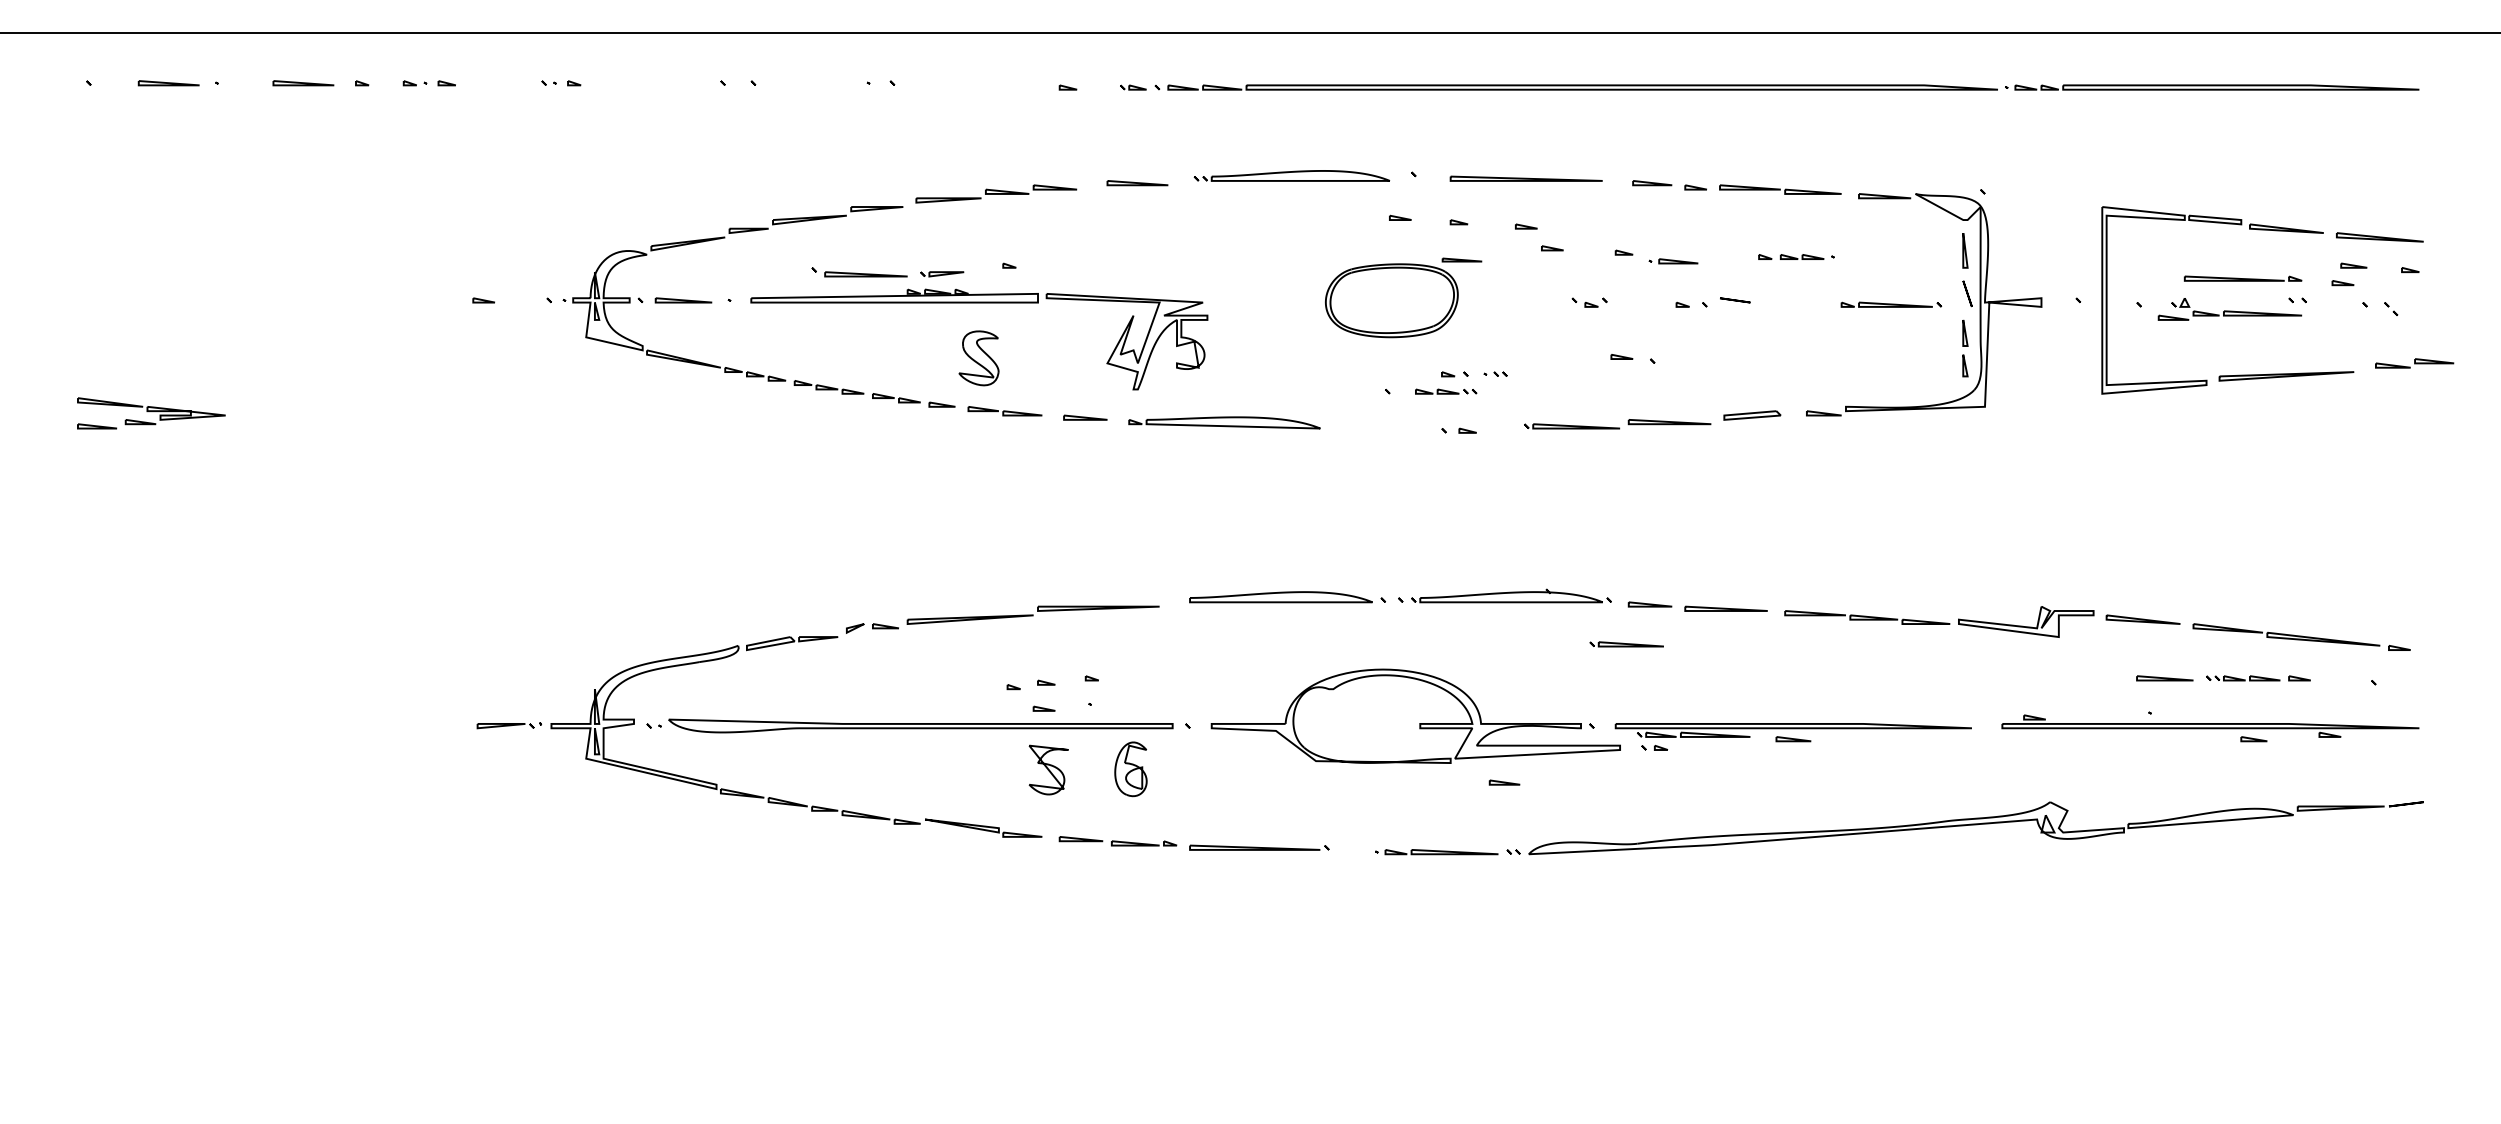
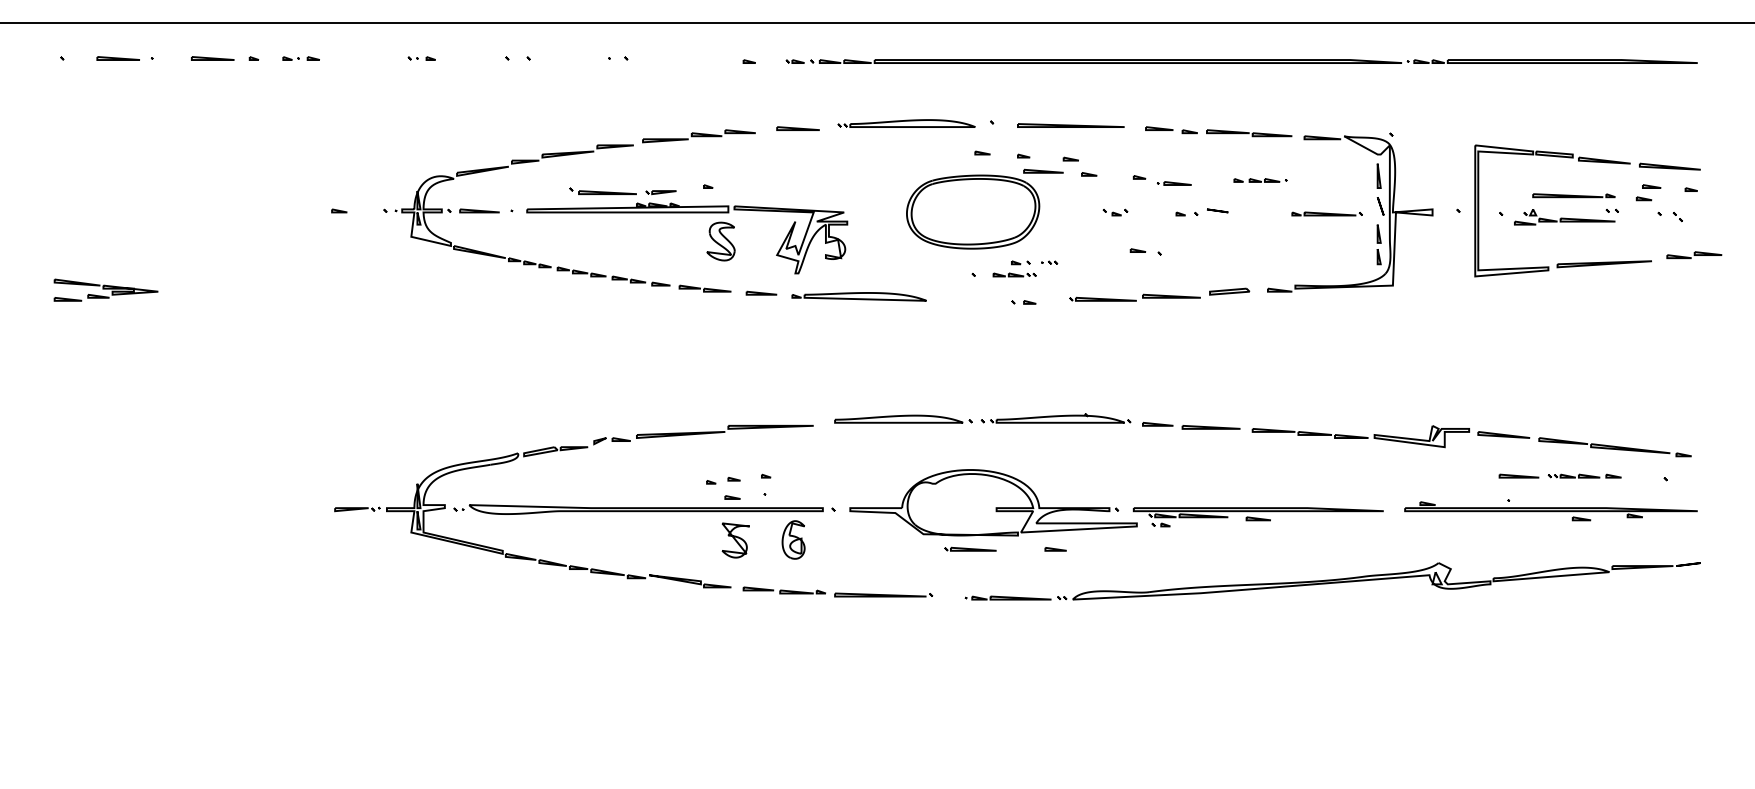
part: (560, 83) -> (421, 58), moved
part: (1402, 296) -> (984, 208), size x1.43
part: (978, 358) -> (720, 241), moved
part: (1626, 643) -> (970, 548), moved

